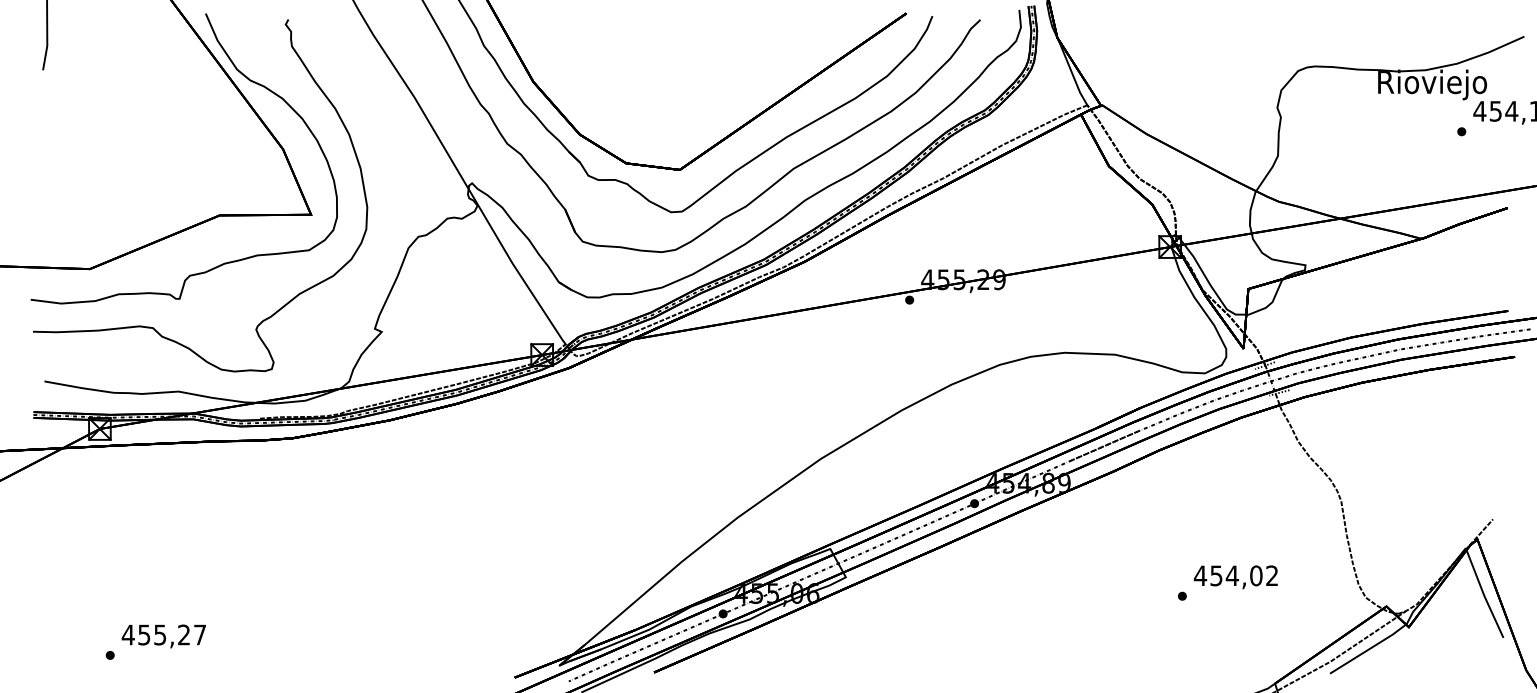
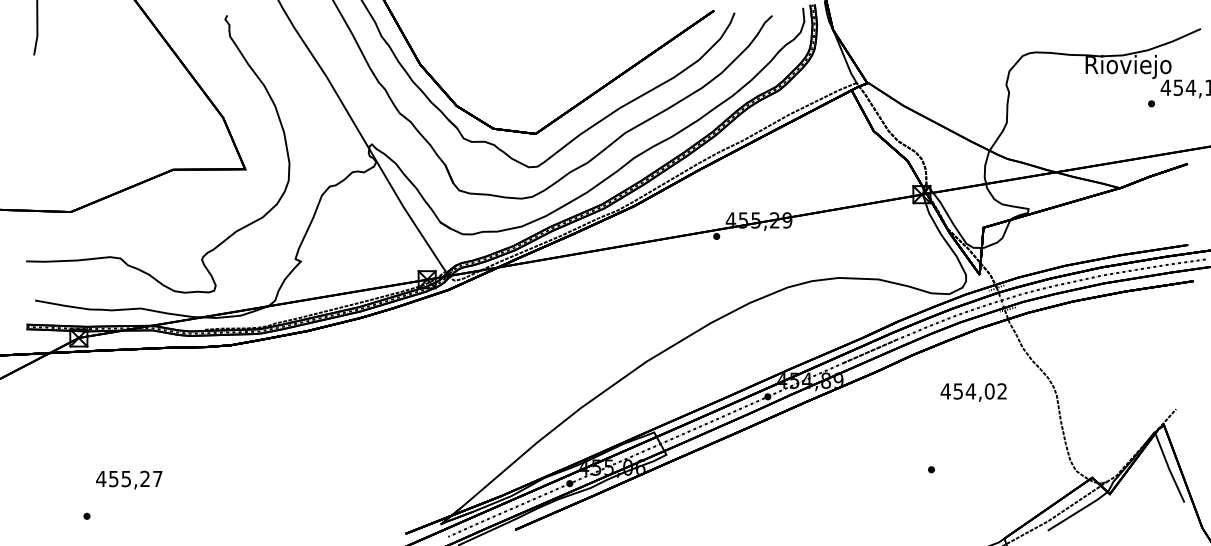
curve: (248, 80) -> (195, 63), removed
text: (1235, 577) -> (973, 392), moved
text: (163, 636) -> (128, 480), moved

